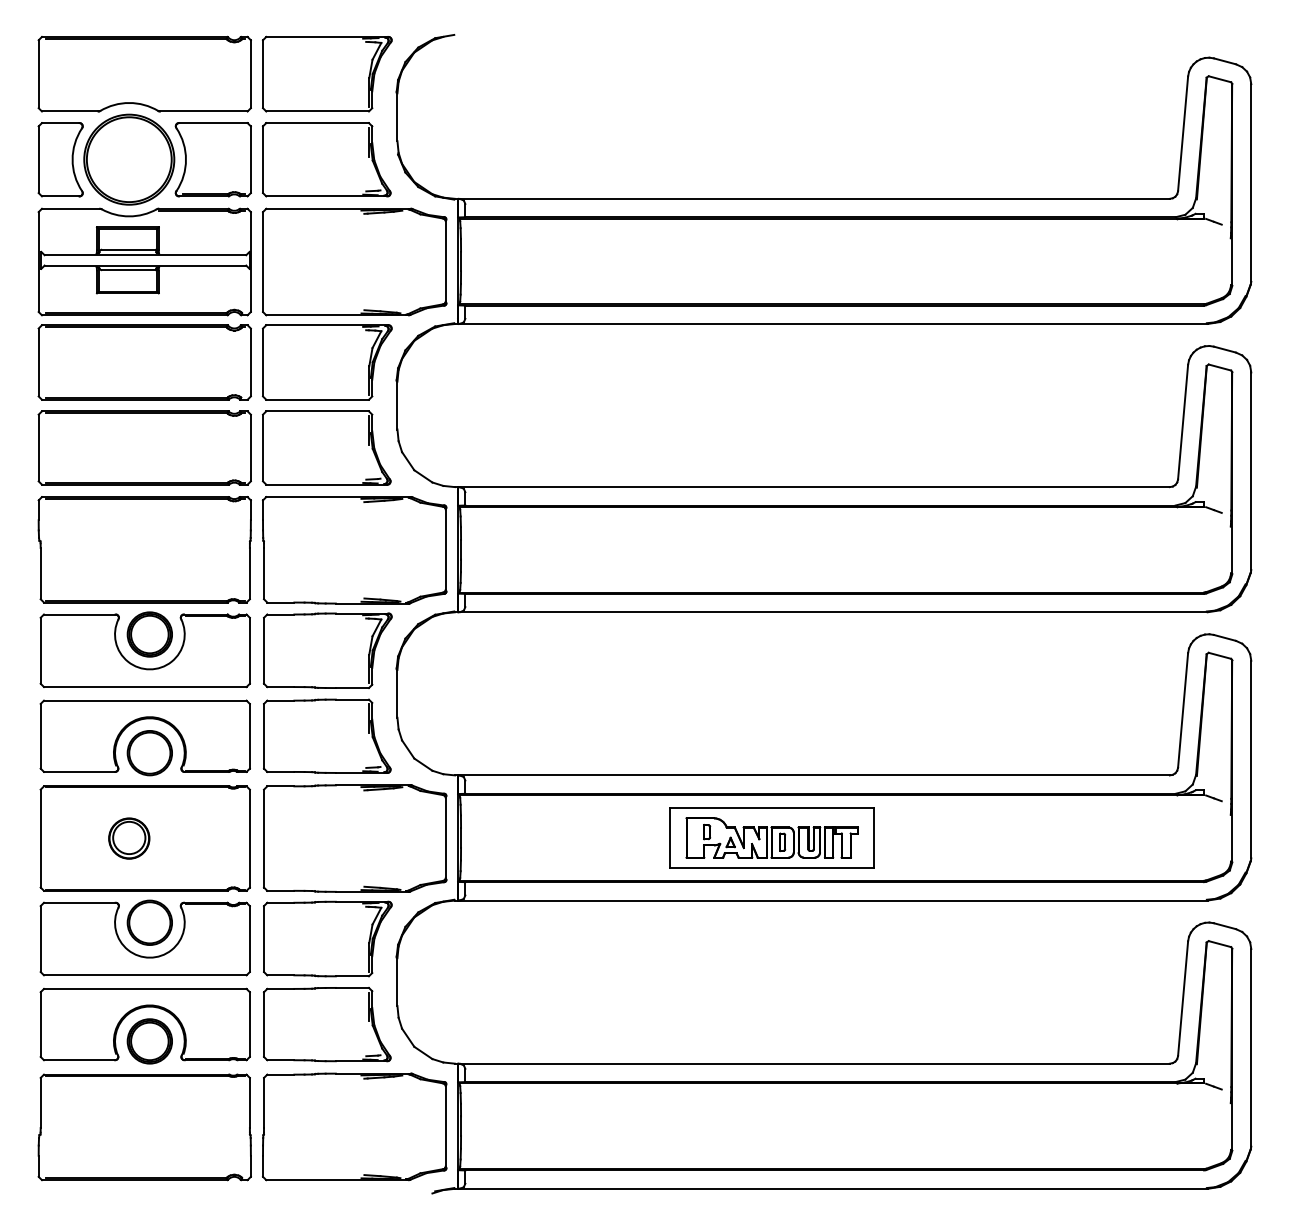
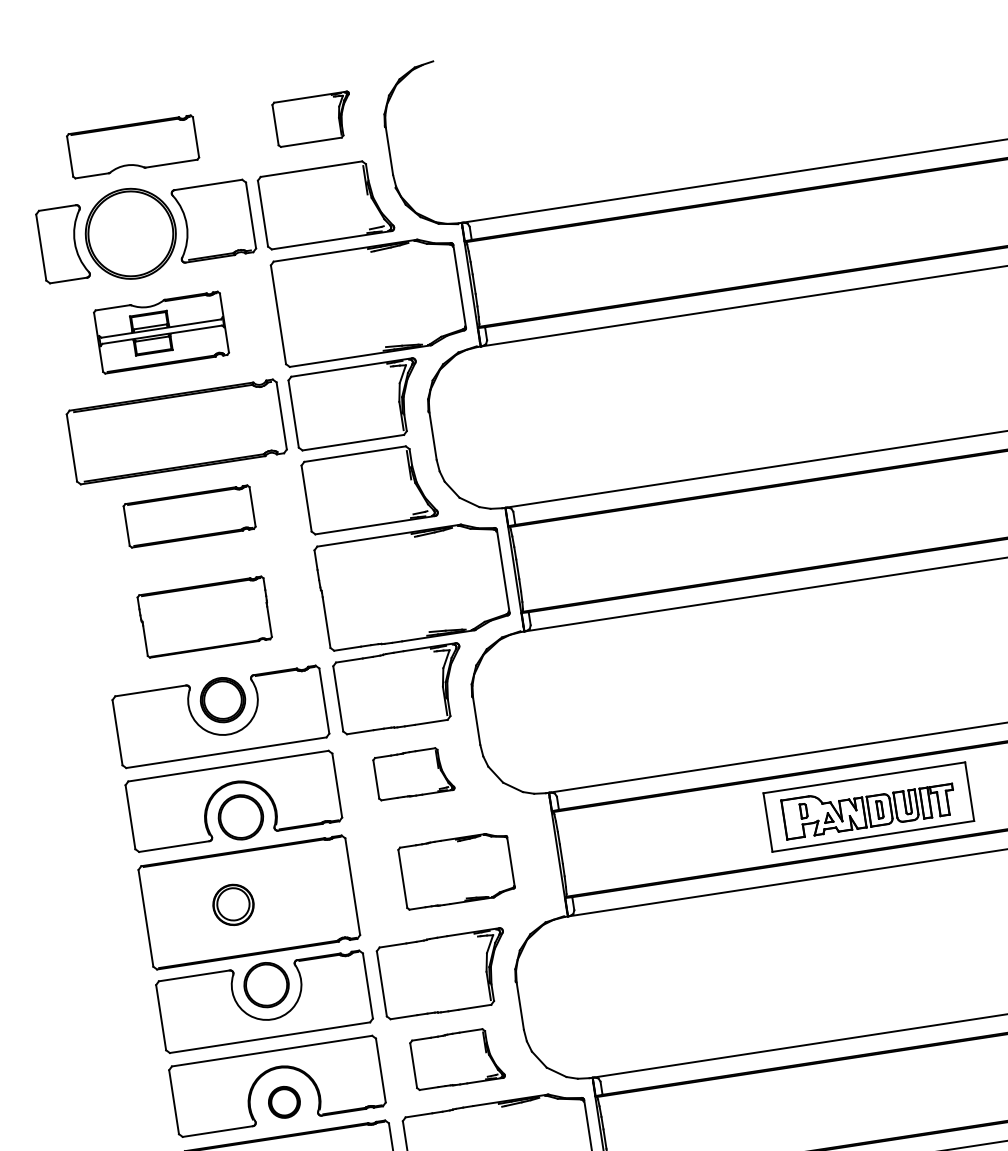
part: (144, 73) -> (132, 146), size x0.6
part: (327, 73) -> (313, 118), size x0.6
part: (144, 261) -> (161, 332), size x0.6
part: (144, 447) -> (189, 516), size x0.6
part: (144, 549) -> (204, 616), size x0.6
part: (327, 735) -> (413, 773), size x0.6
part: (355, 838) -> (457, 870), size x0.6
part: (327, 1024) -> (457, 1058), size x0.7
part: (149, 1041) -> (284, 1102), size x0.7

